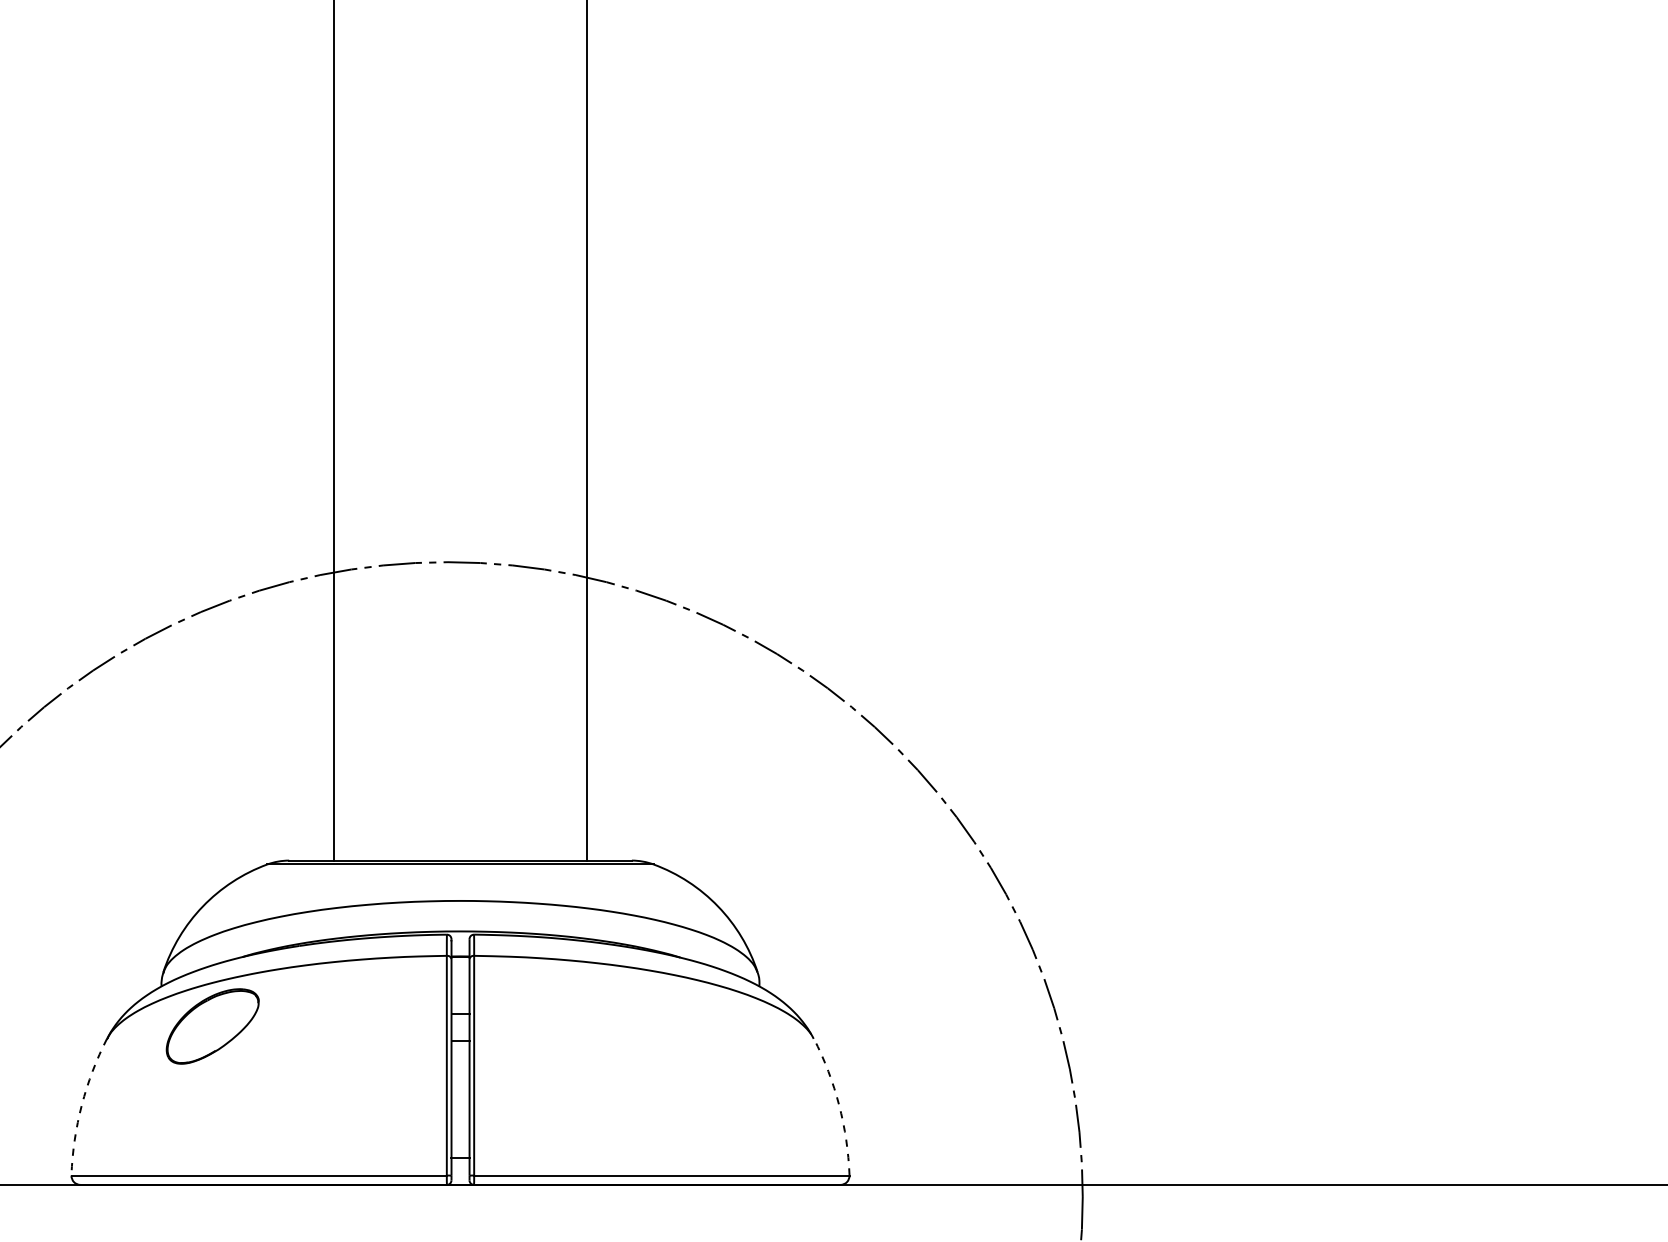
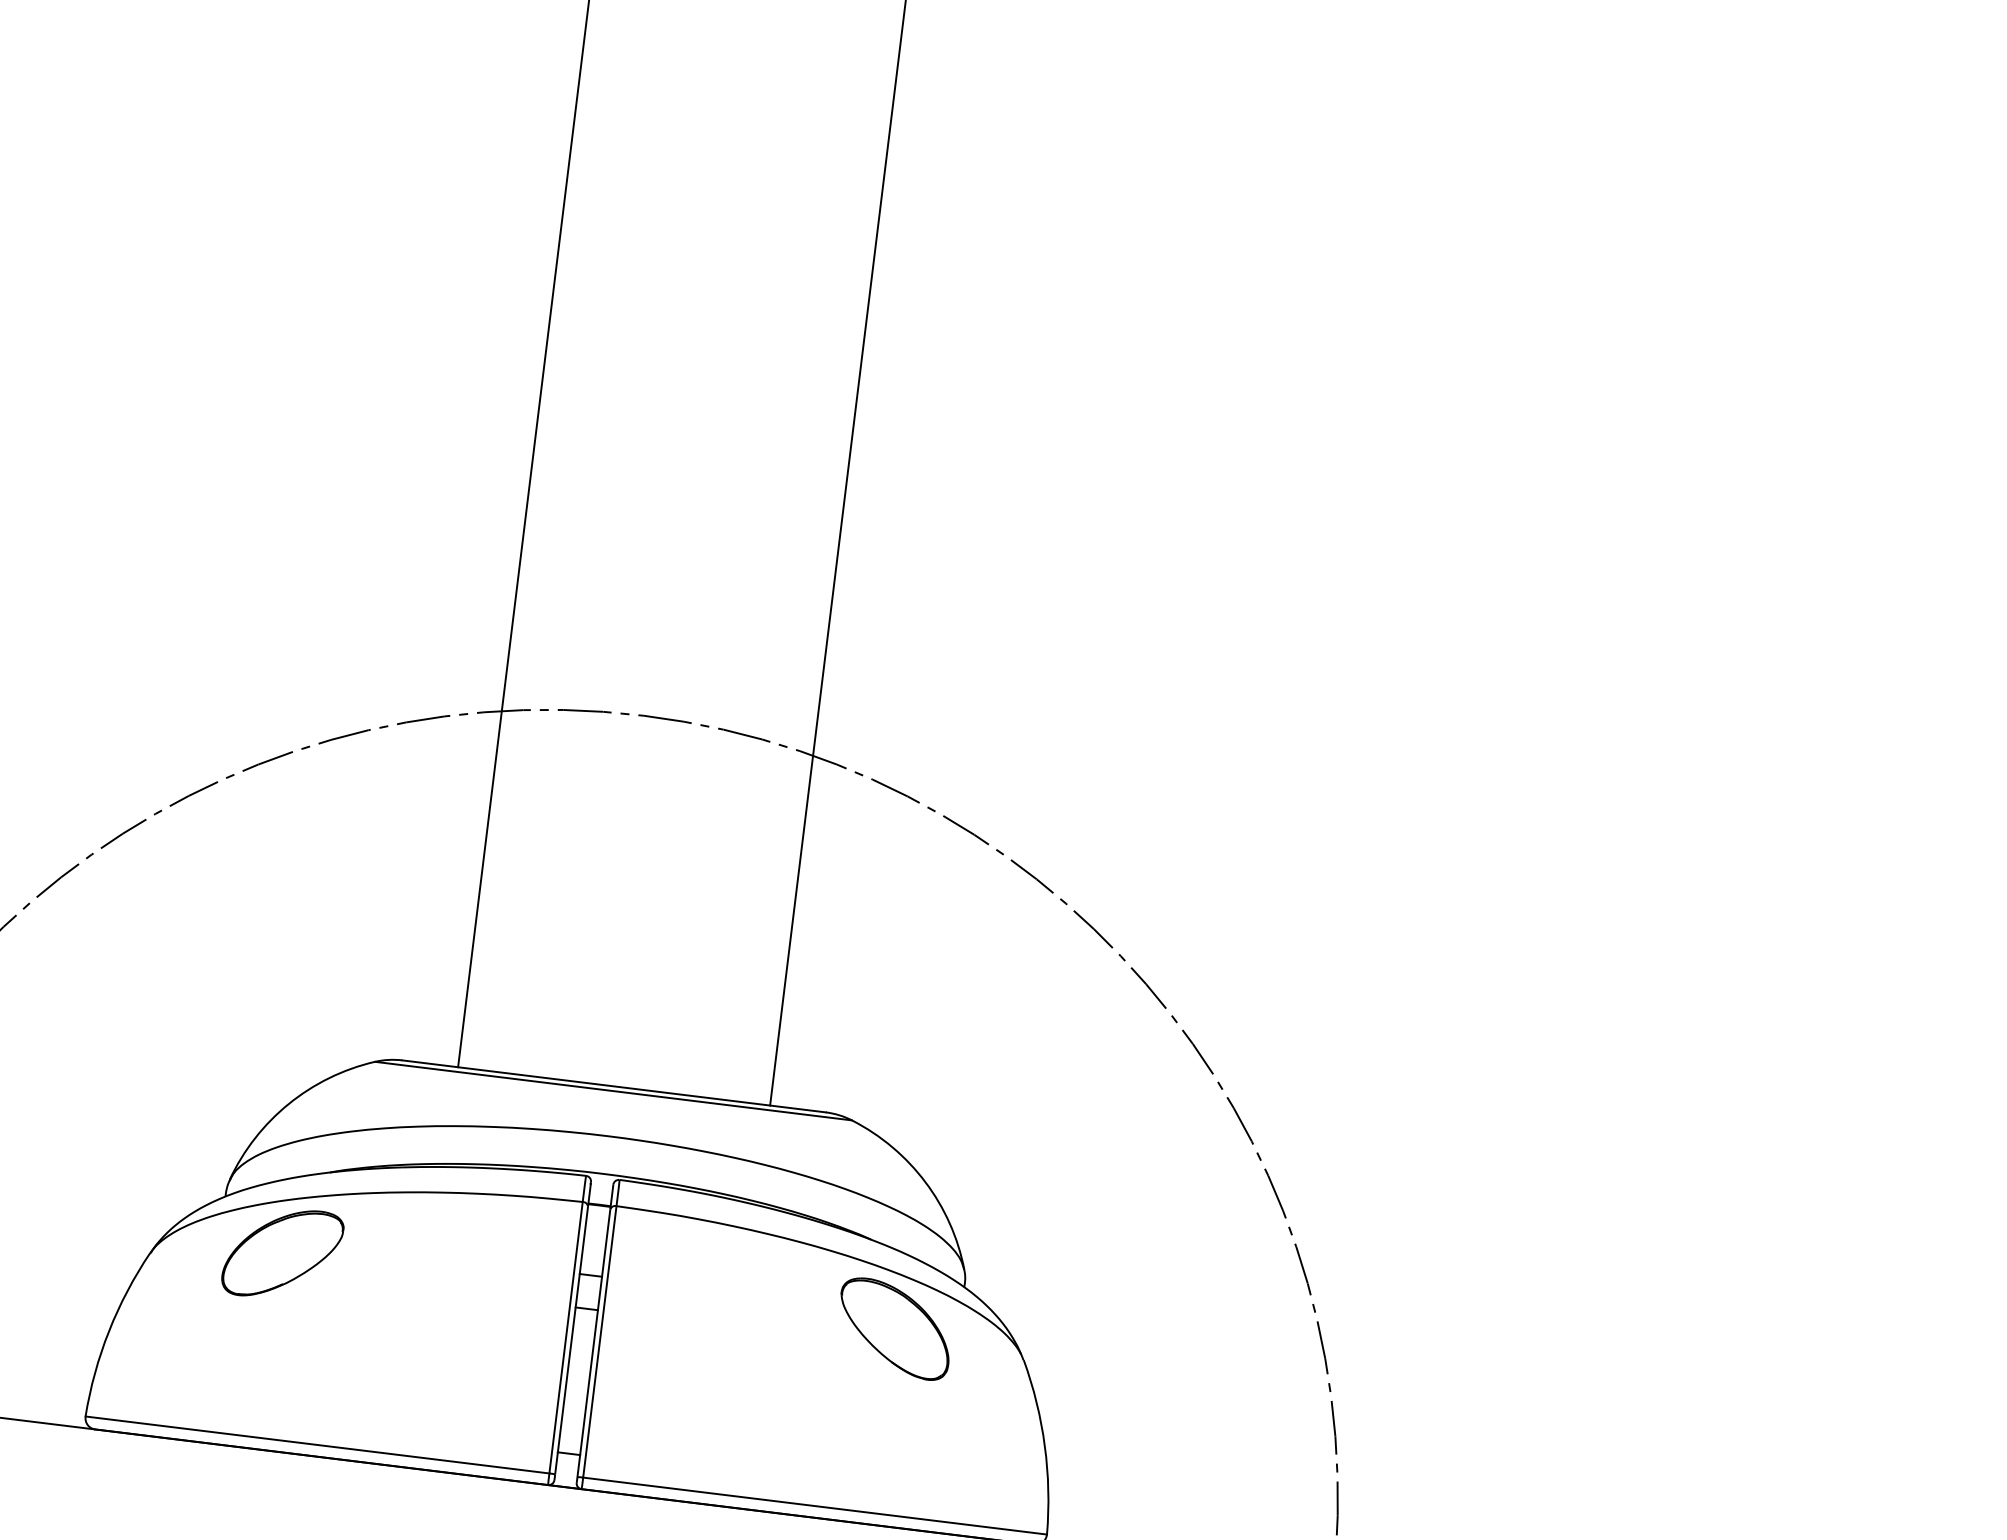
part: (708, 1026) -> (895, 1328), added
arc: (81, 1105) -> (108, 1331), dashed -> solid
arc: (839, 1105) -> (1045, 1446), dashed -> solid

